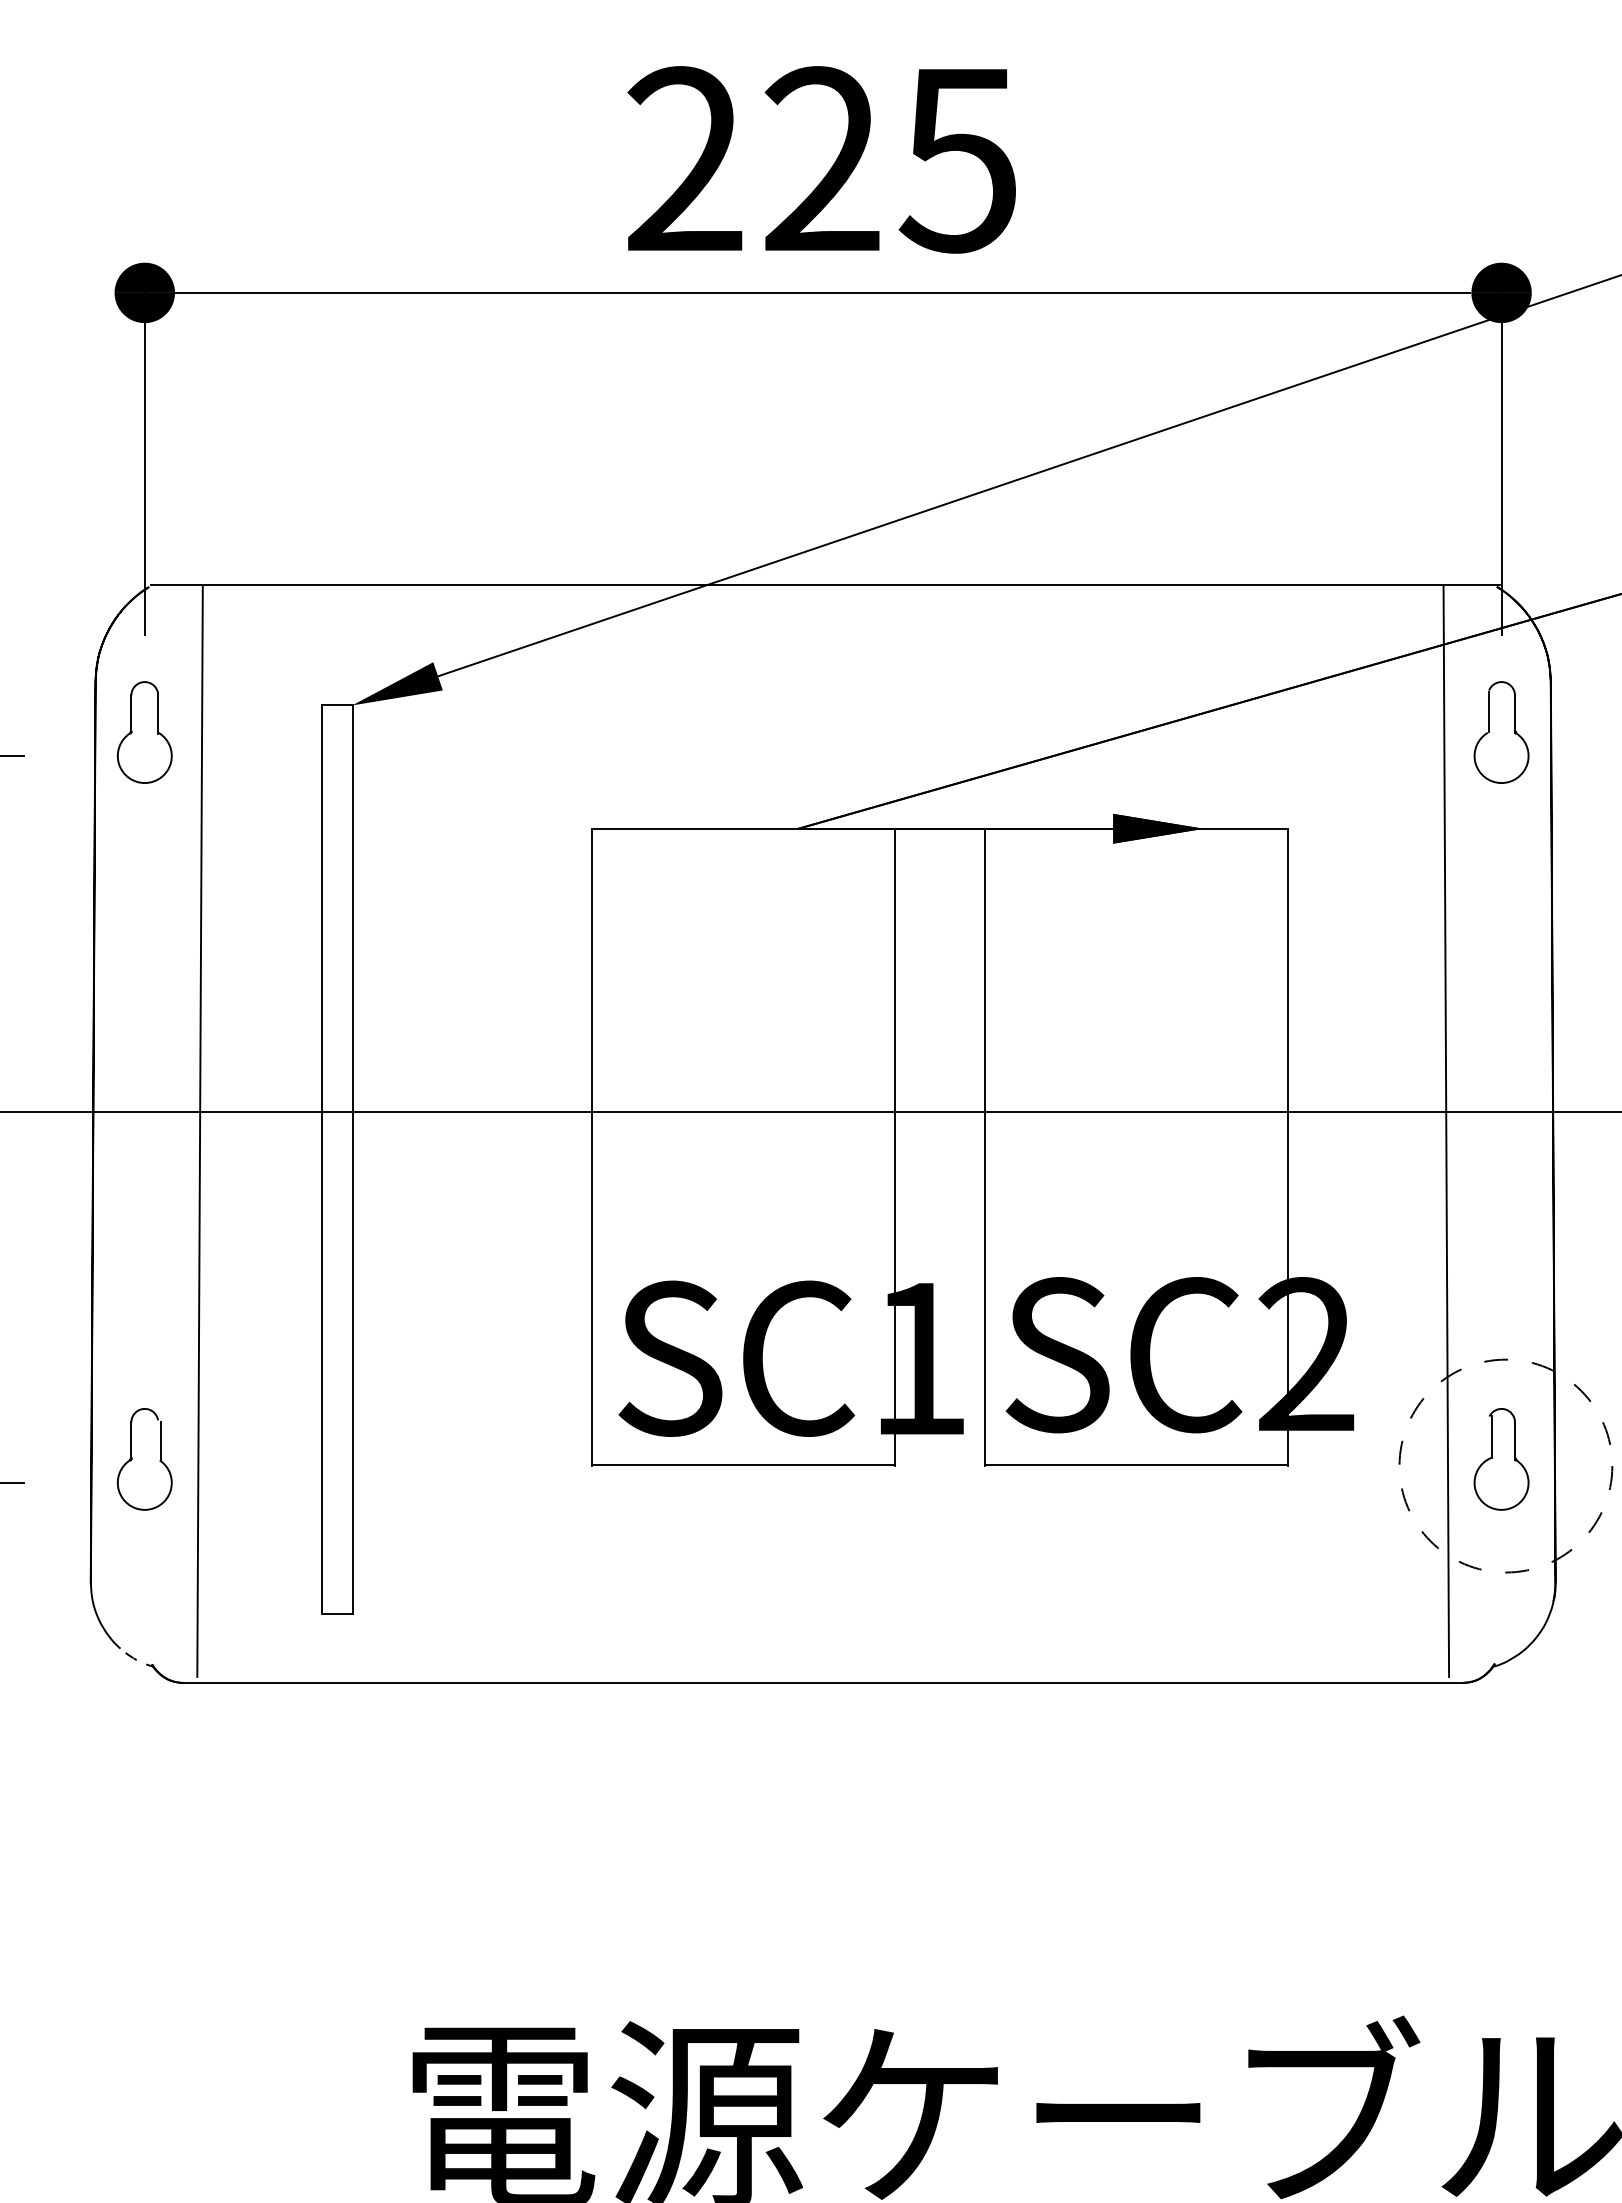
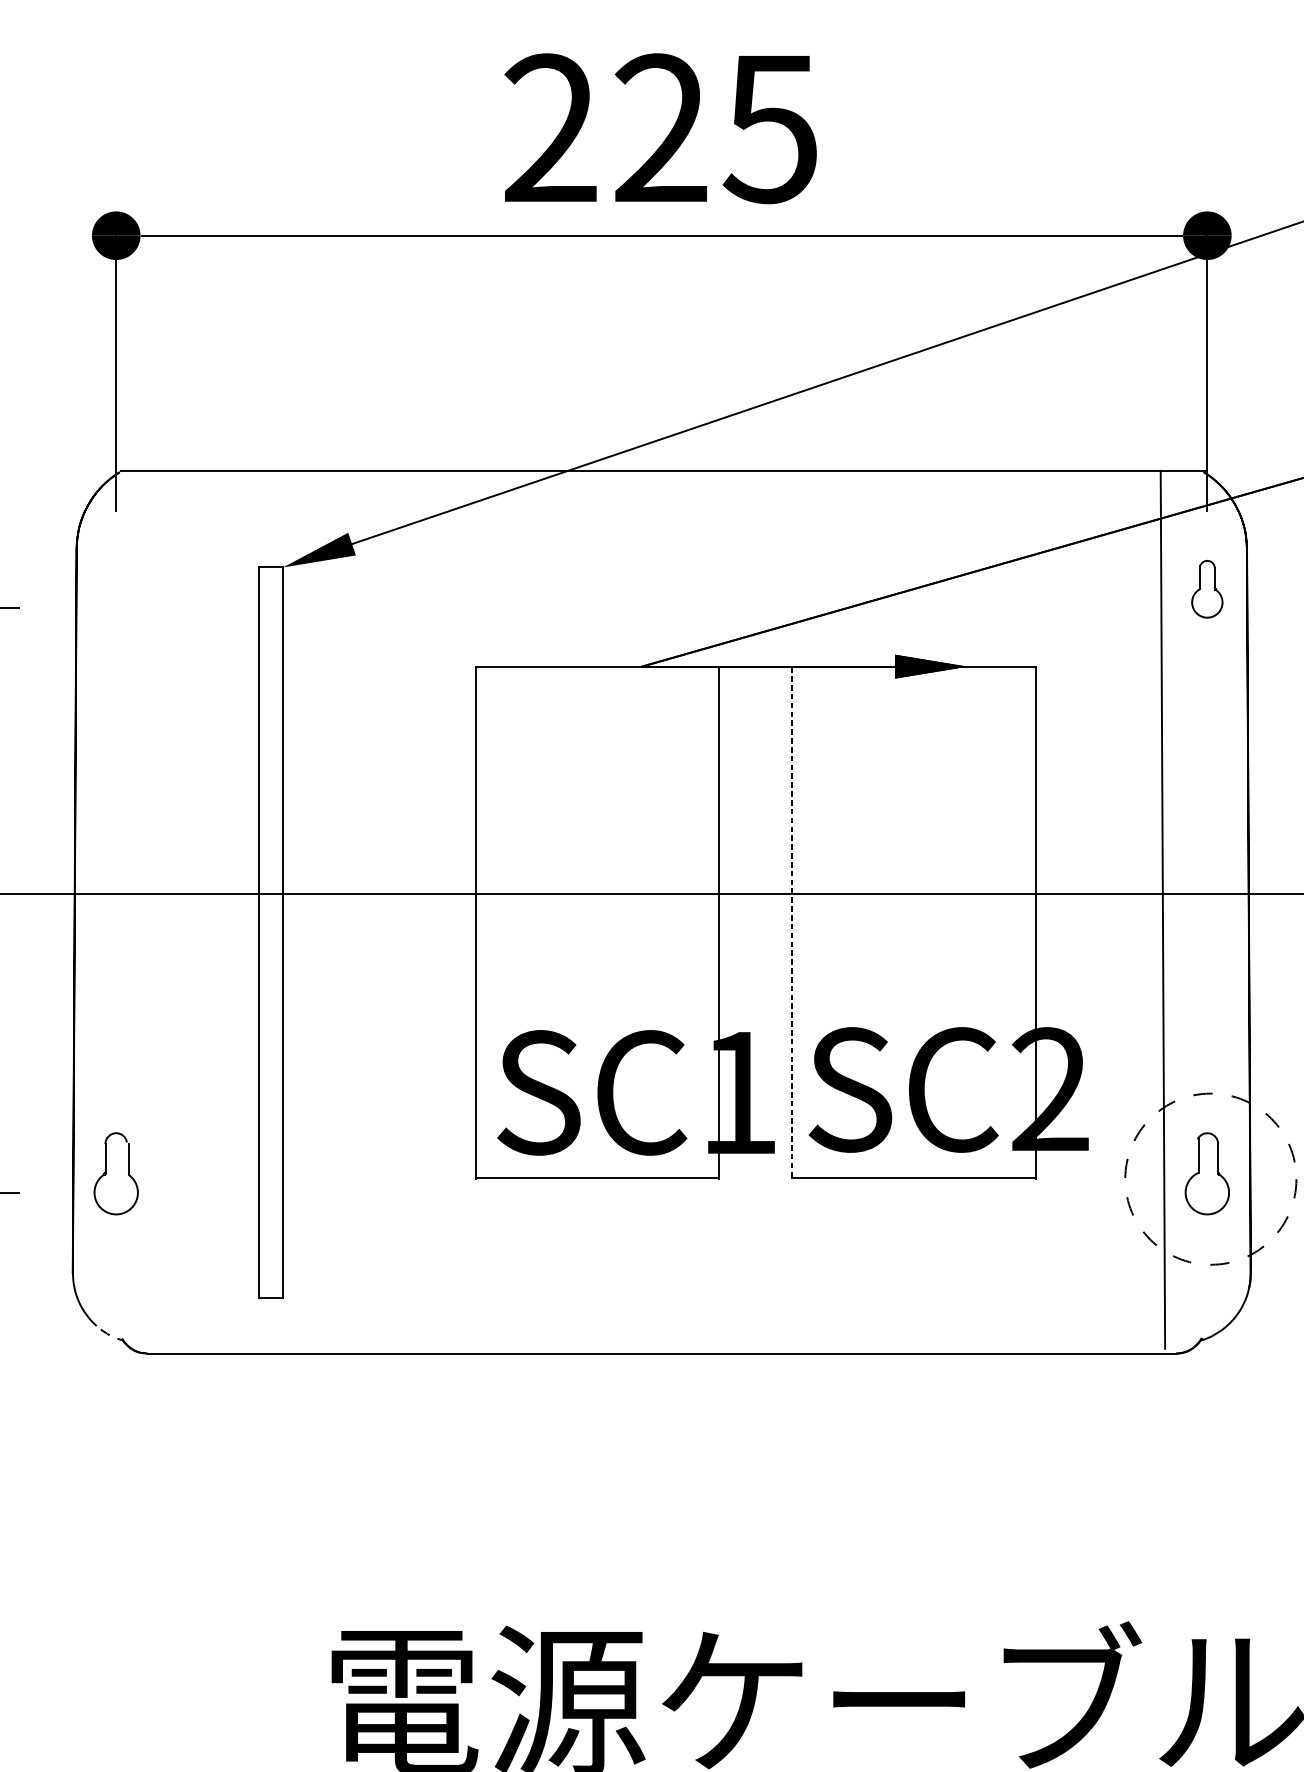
part: (144, 732) -> (116, 589), removed
part: (1501, 732) -> (1207, 589), size x0.7
line: (199, 1131) -> (160, 910), removed
line: (985, 1147) -> (792, 922), solid -> dashed

